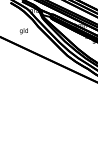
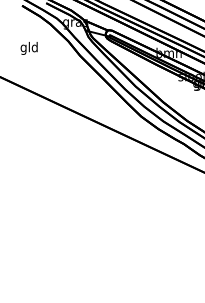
text: (23, 31) -> (28, 49), moved

